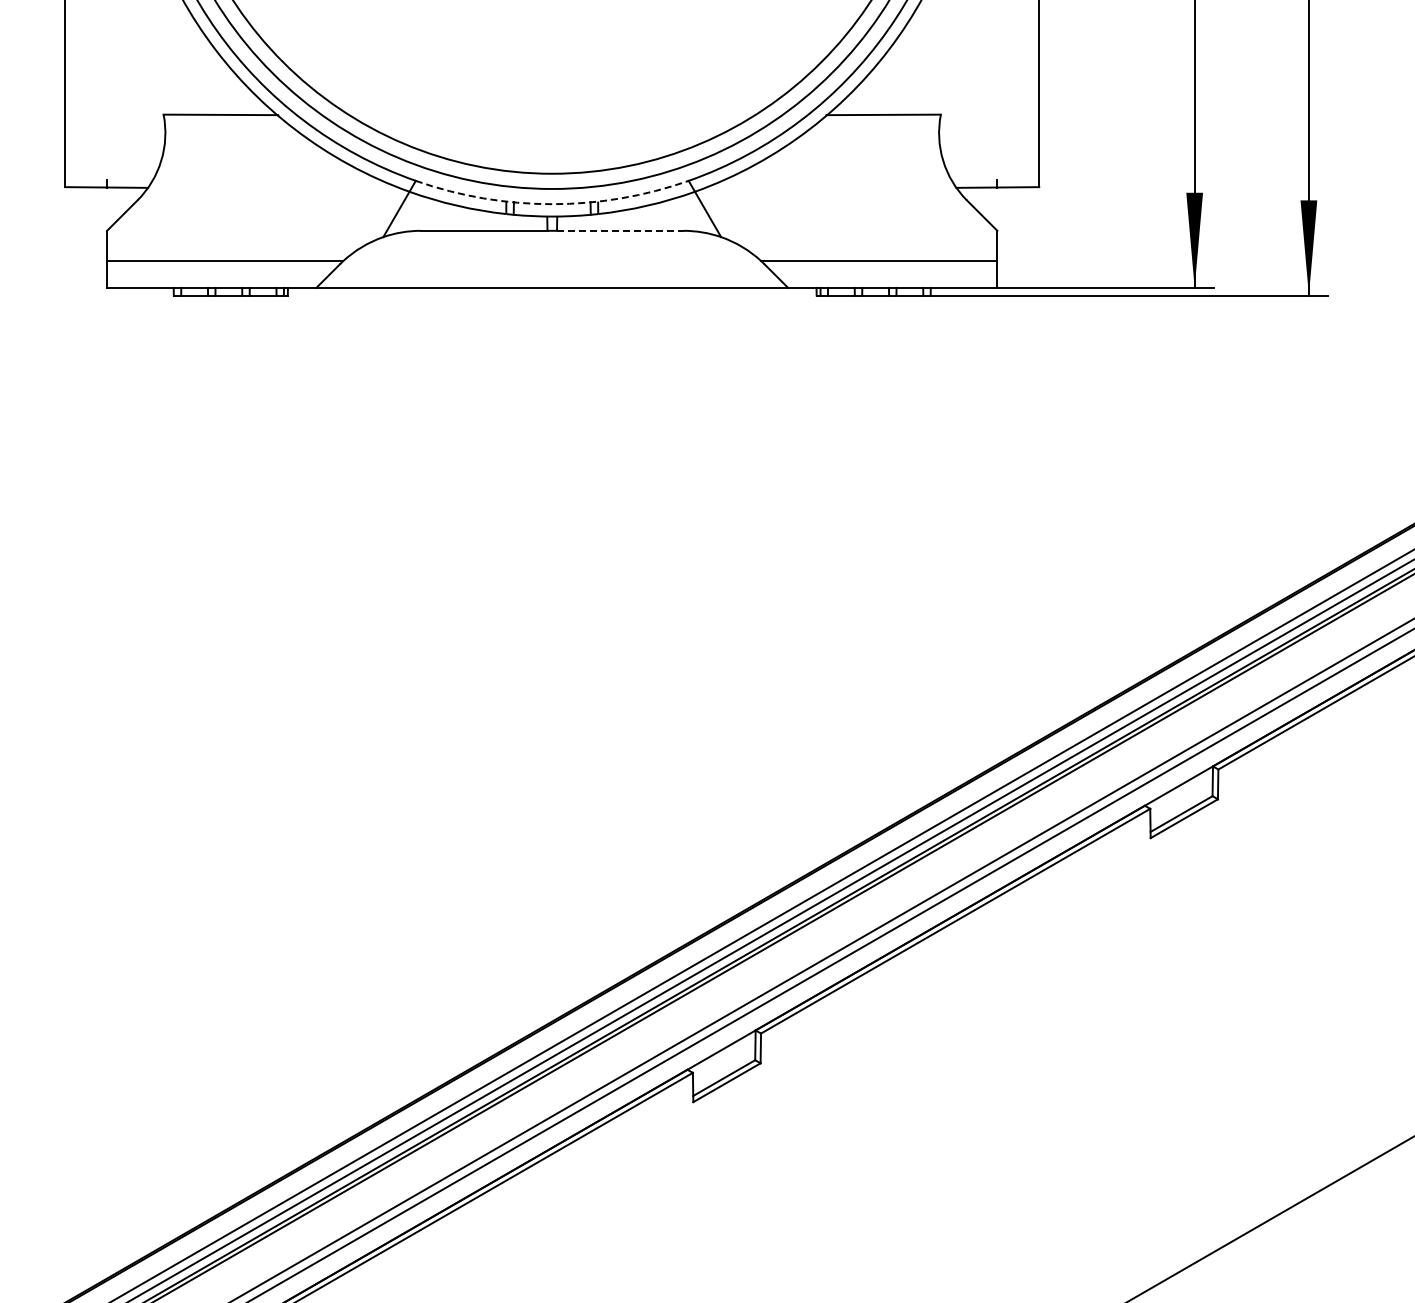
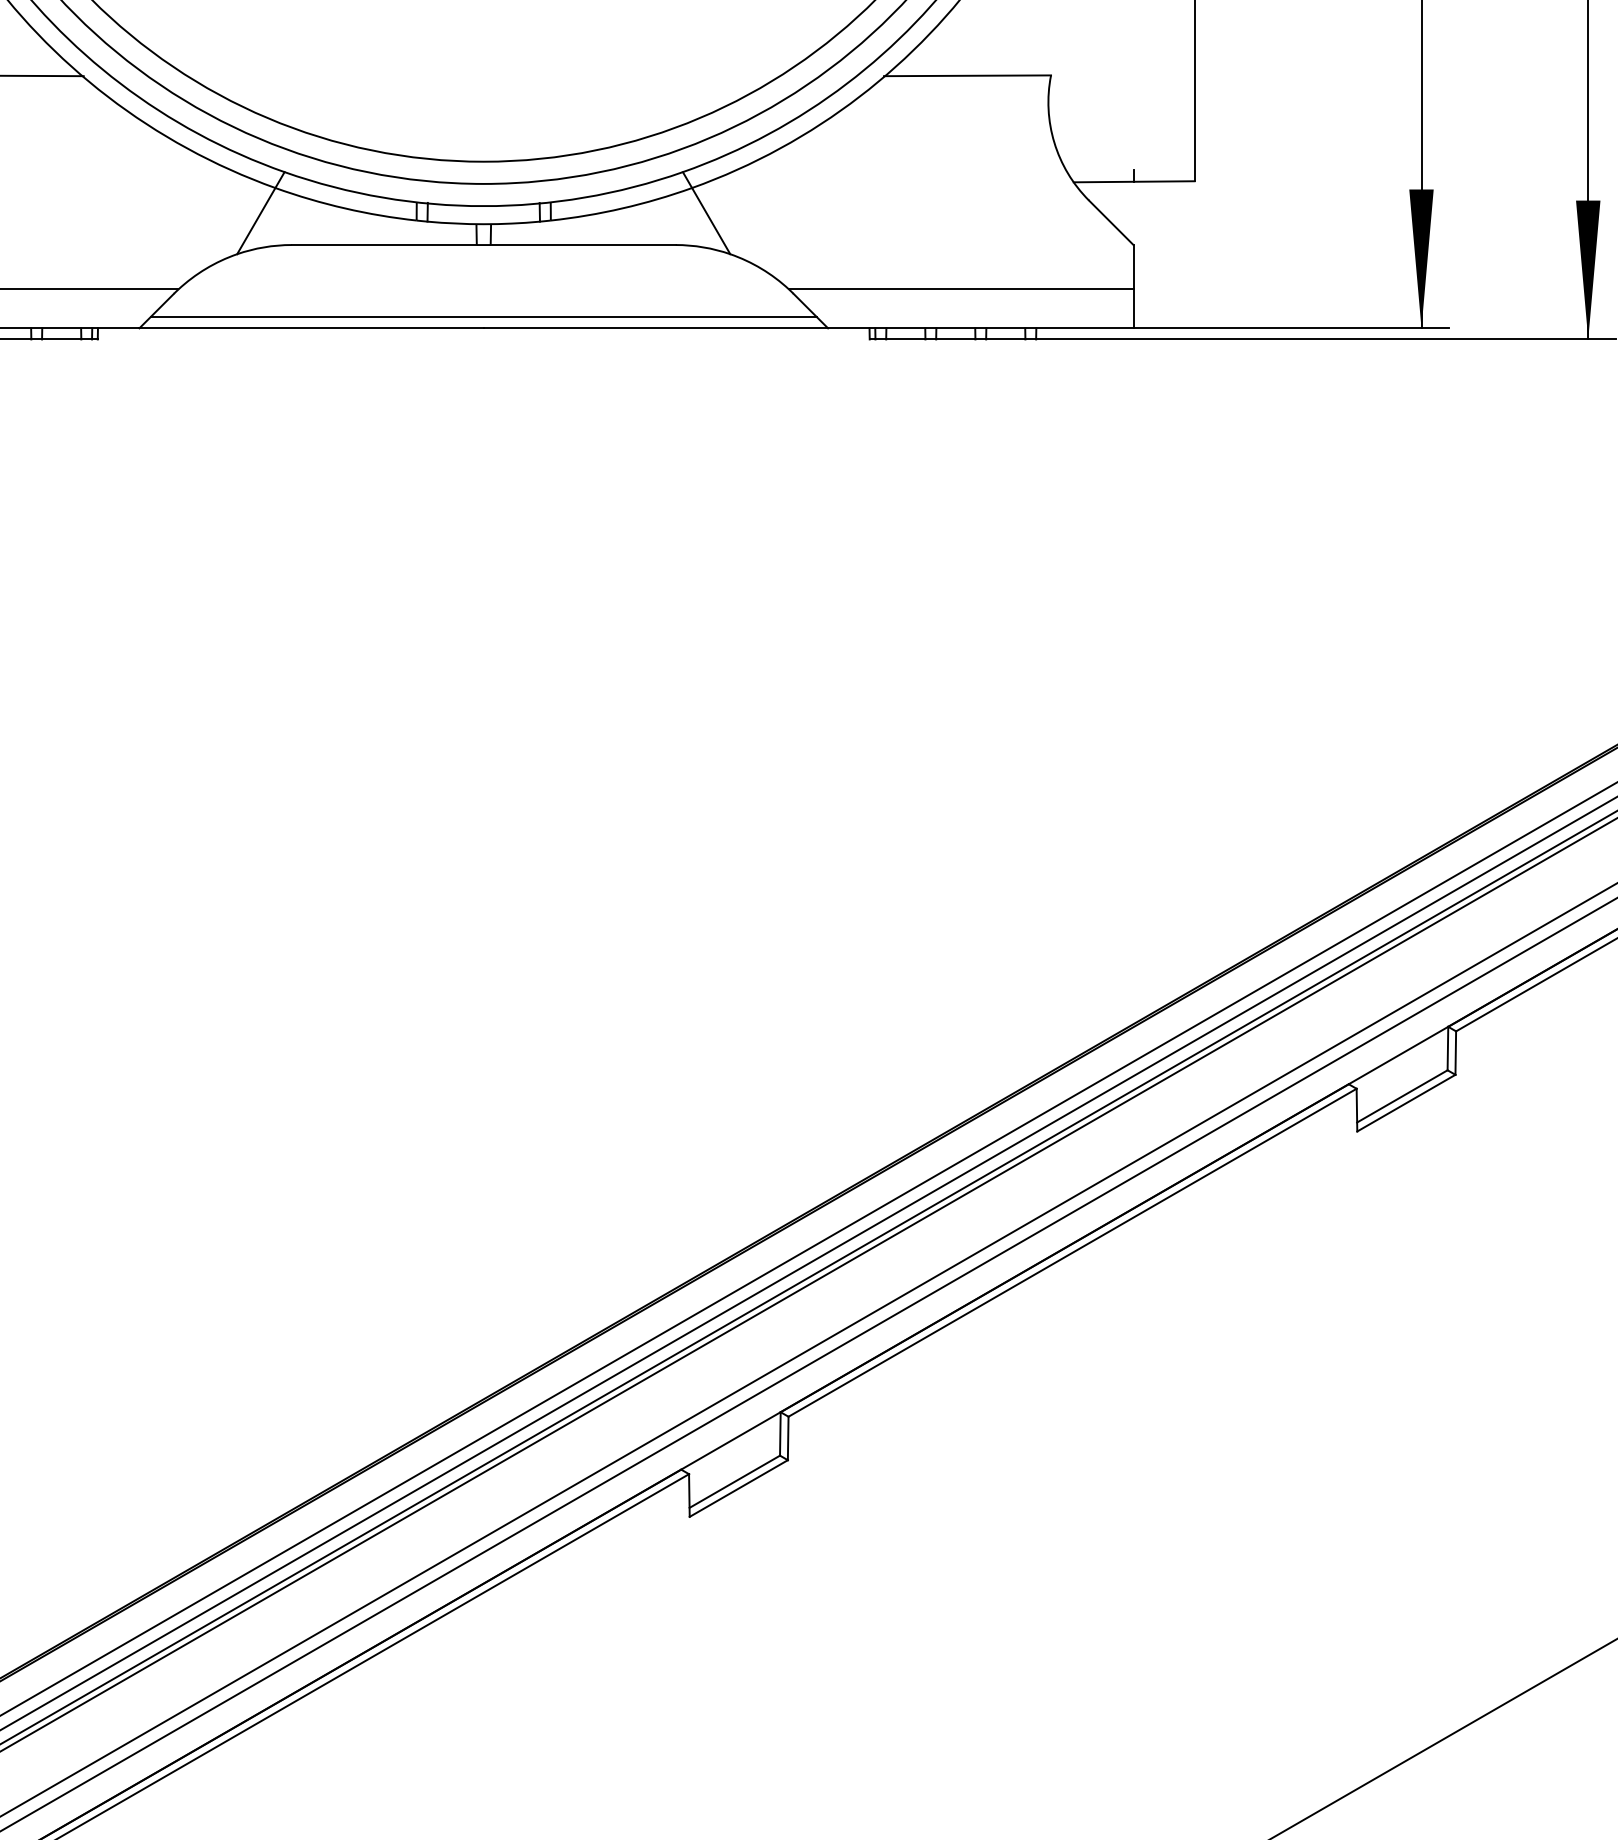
arc: (552, 204) -> (484, 206), dashed -> solid
line: (620, 230) -> (583, 244), dashed -> solid
line: (552, 280) -> (484, 317), added

